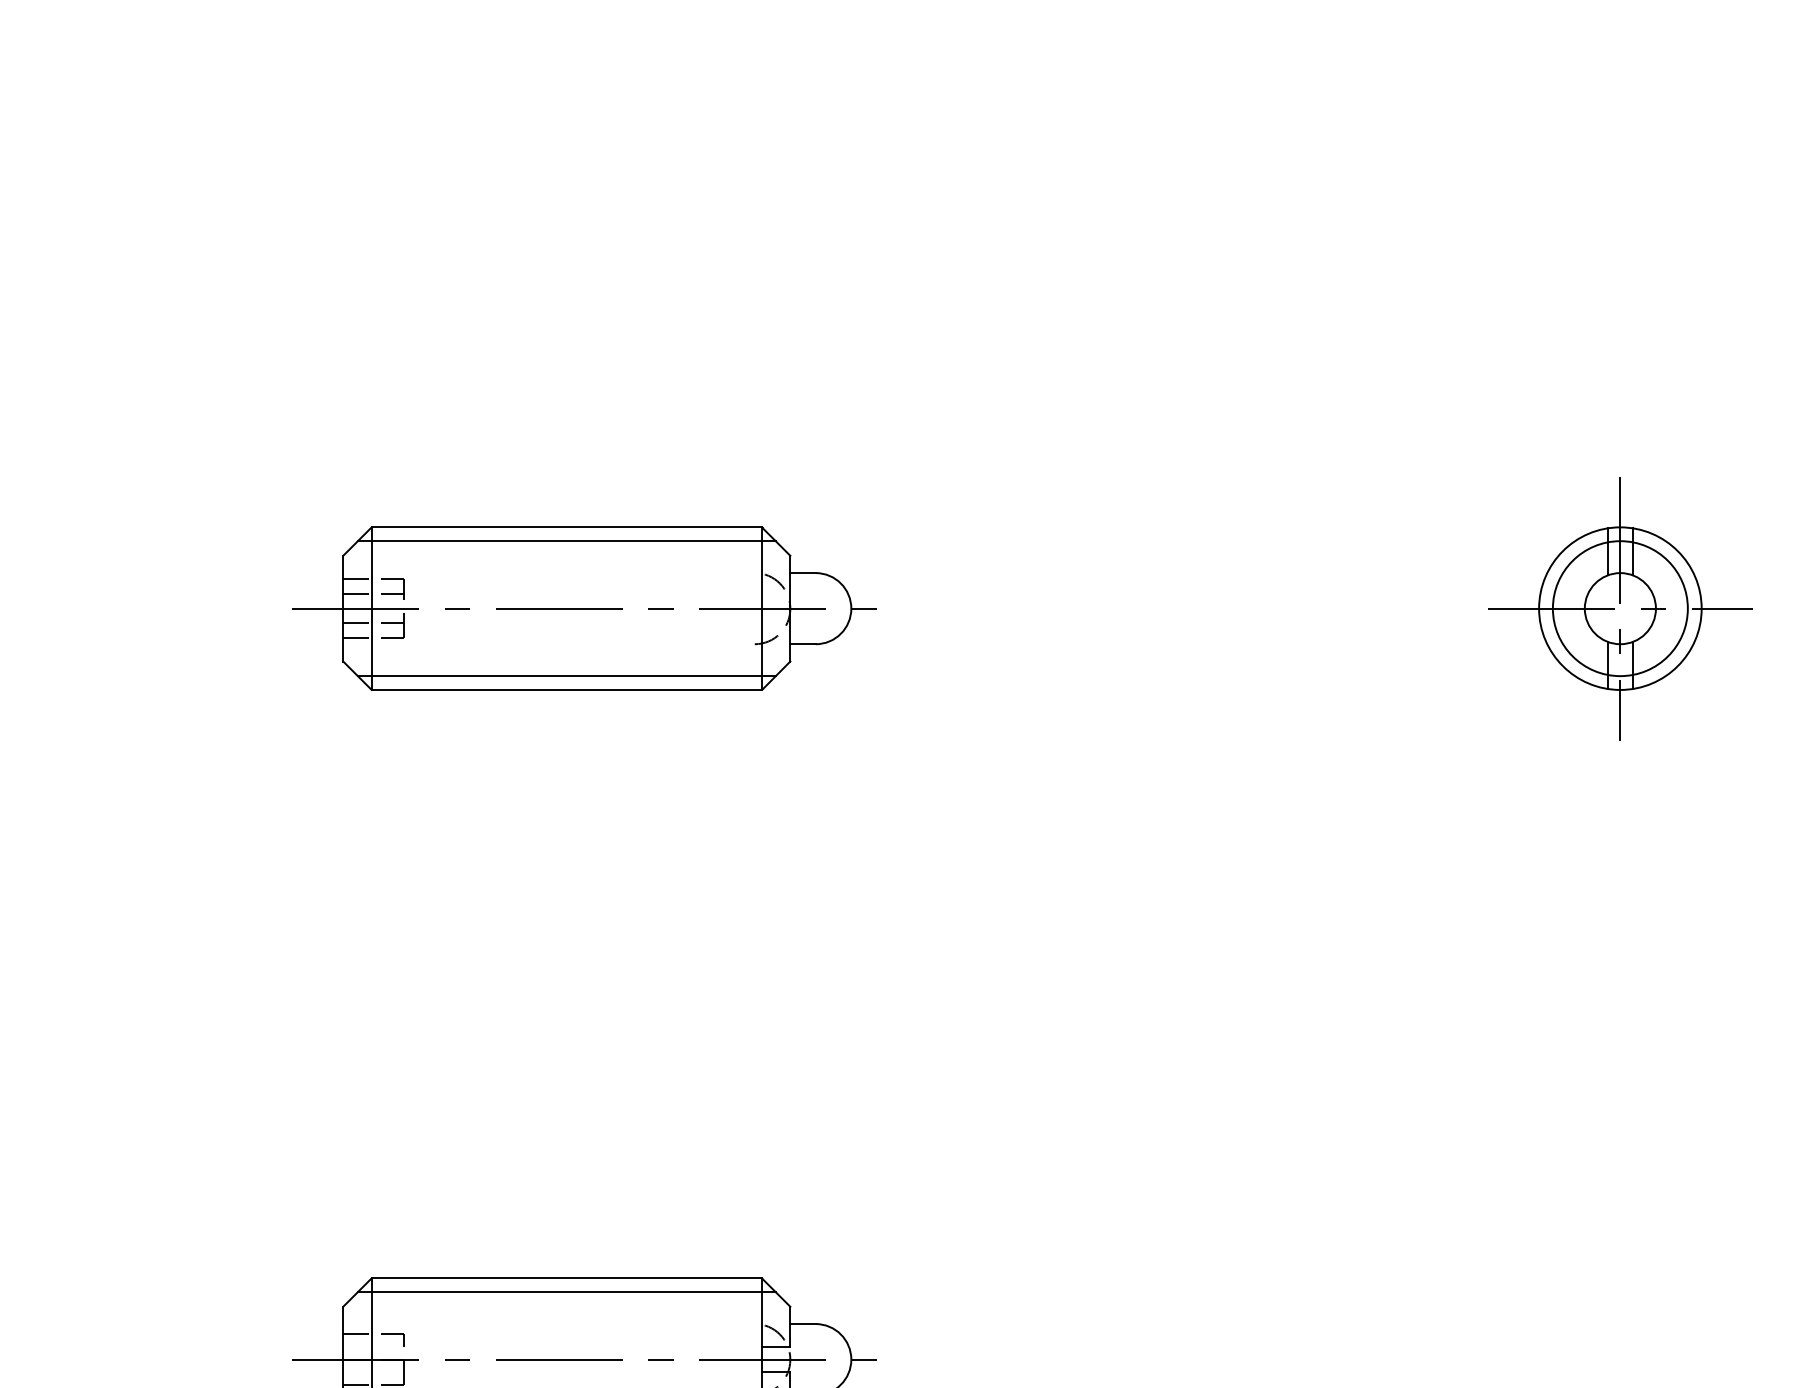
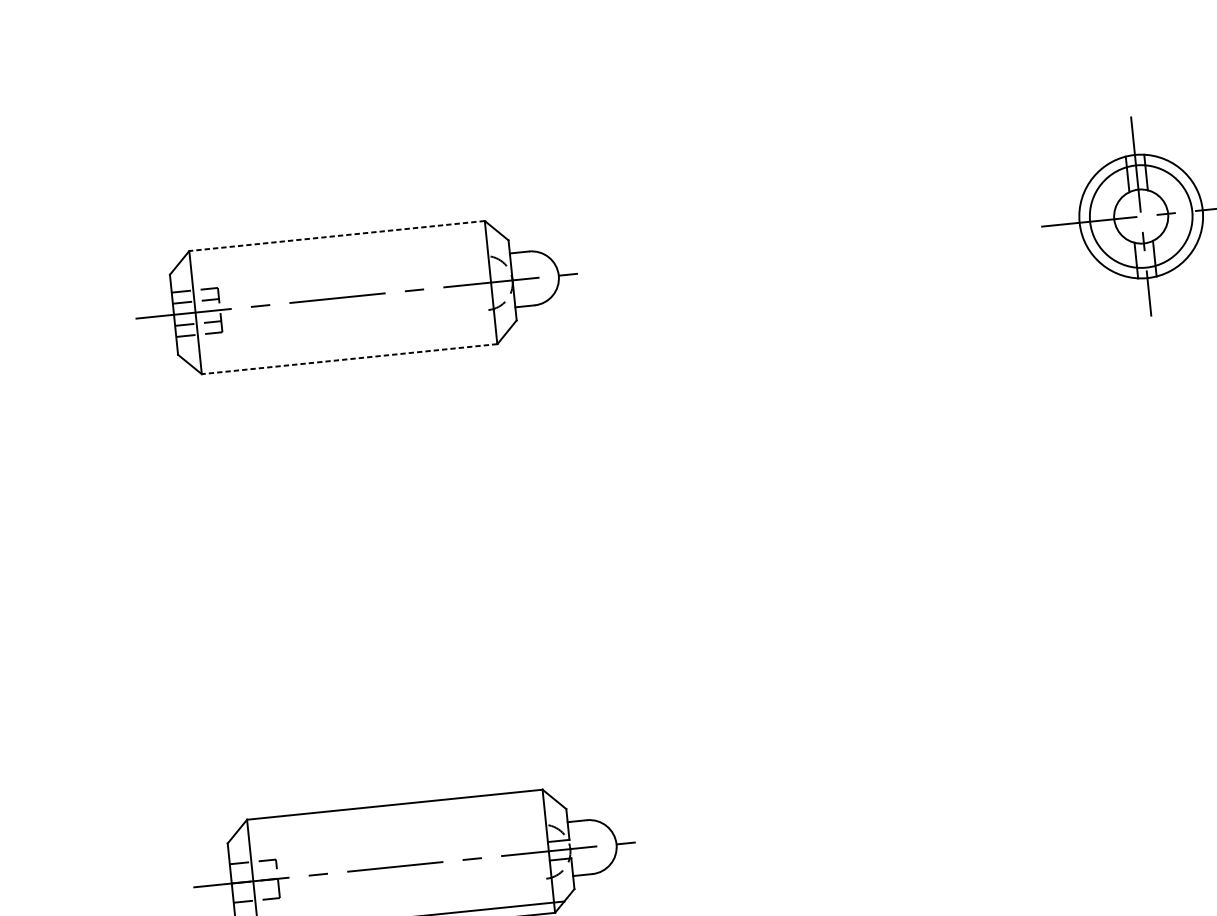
line: (566, 527) -> (336, 236), solid -> dashed
line: (566, 541) -> (337, 246), removed
line: (566, 676) -> (348, 348), removed
line: (566, 689) -> (349, 358), solid -> dashed
line: (566, 1292) -> (395, 815), removed

